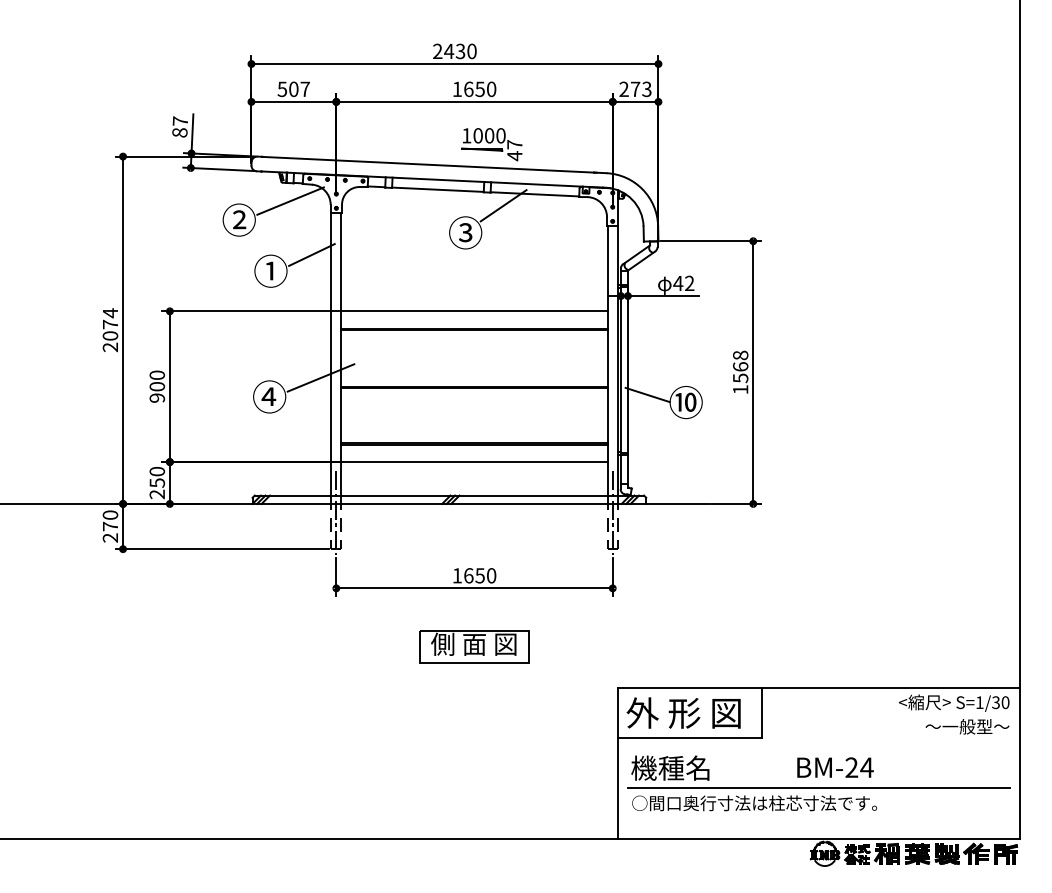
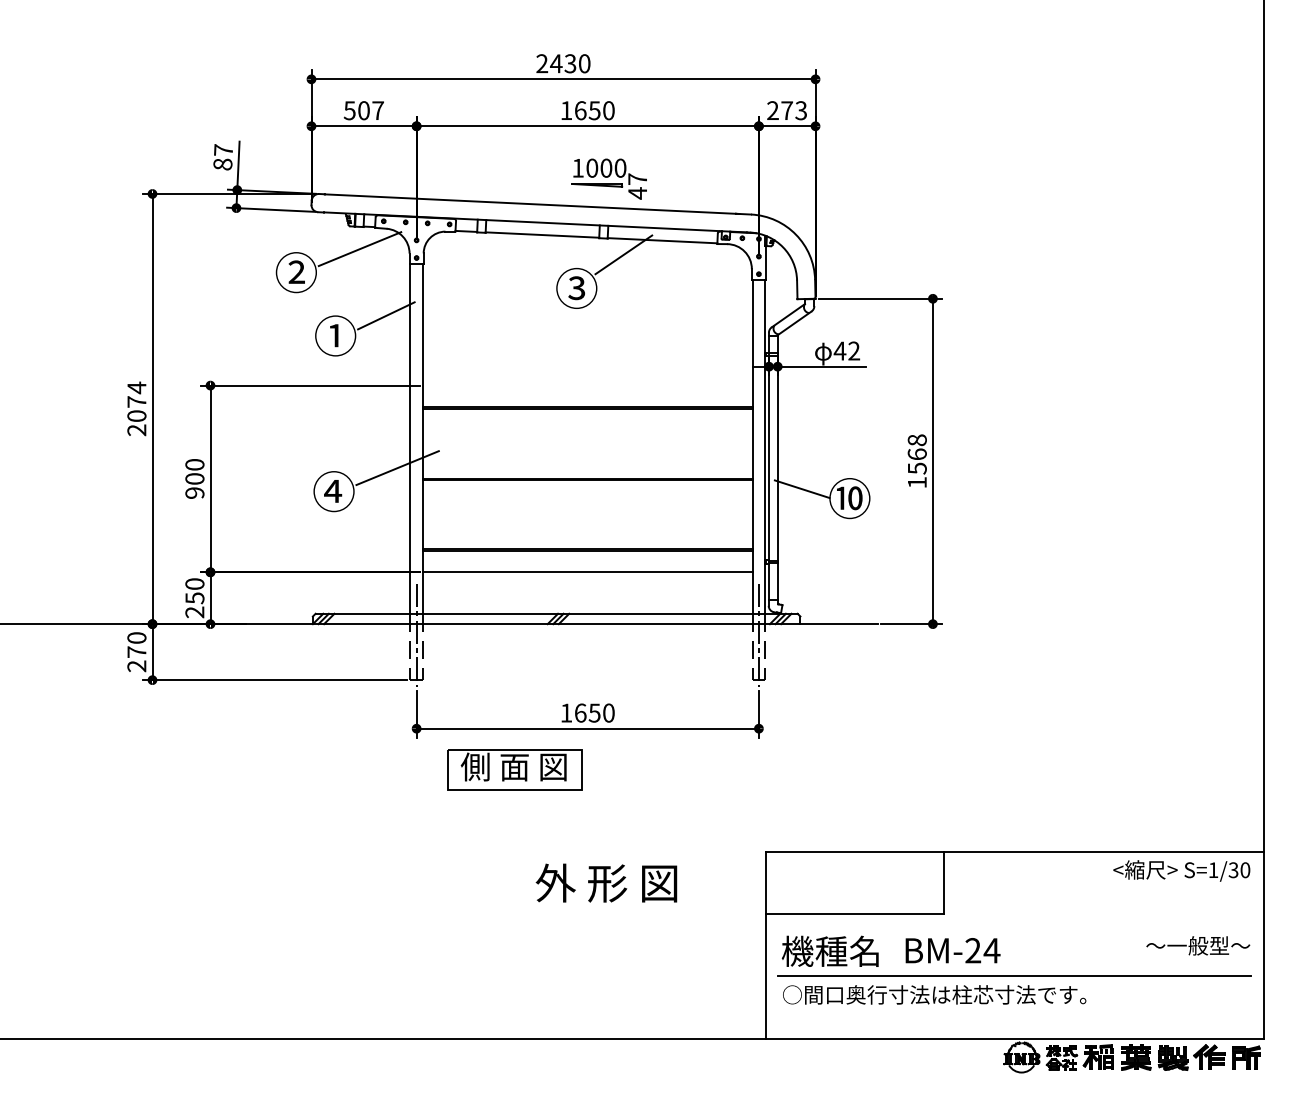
line: (474, 311) -> (587, 385), removed
part: (474, 646) -> (514, 769), moved
text: (683, 712) -> (606, 882), moved
text: (967, 726) -> (1198, 945), moved
text: (835, 767) -> (953, 950), moved

